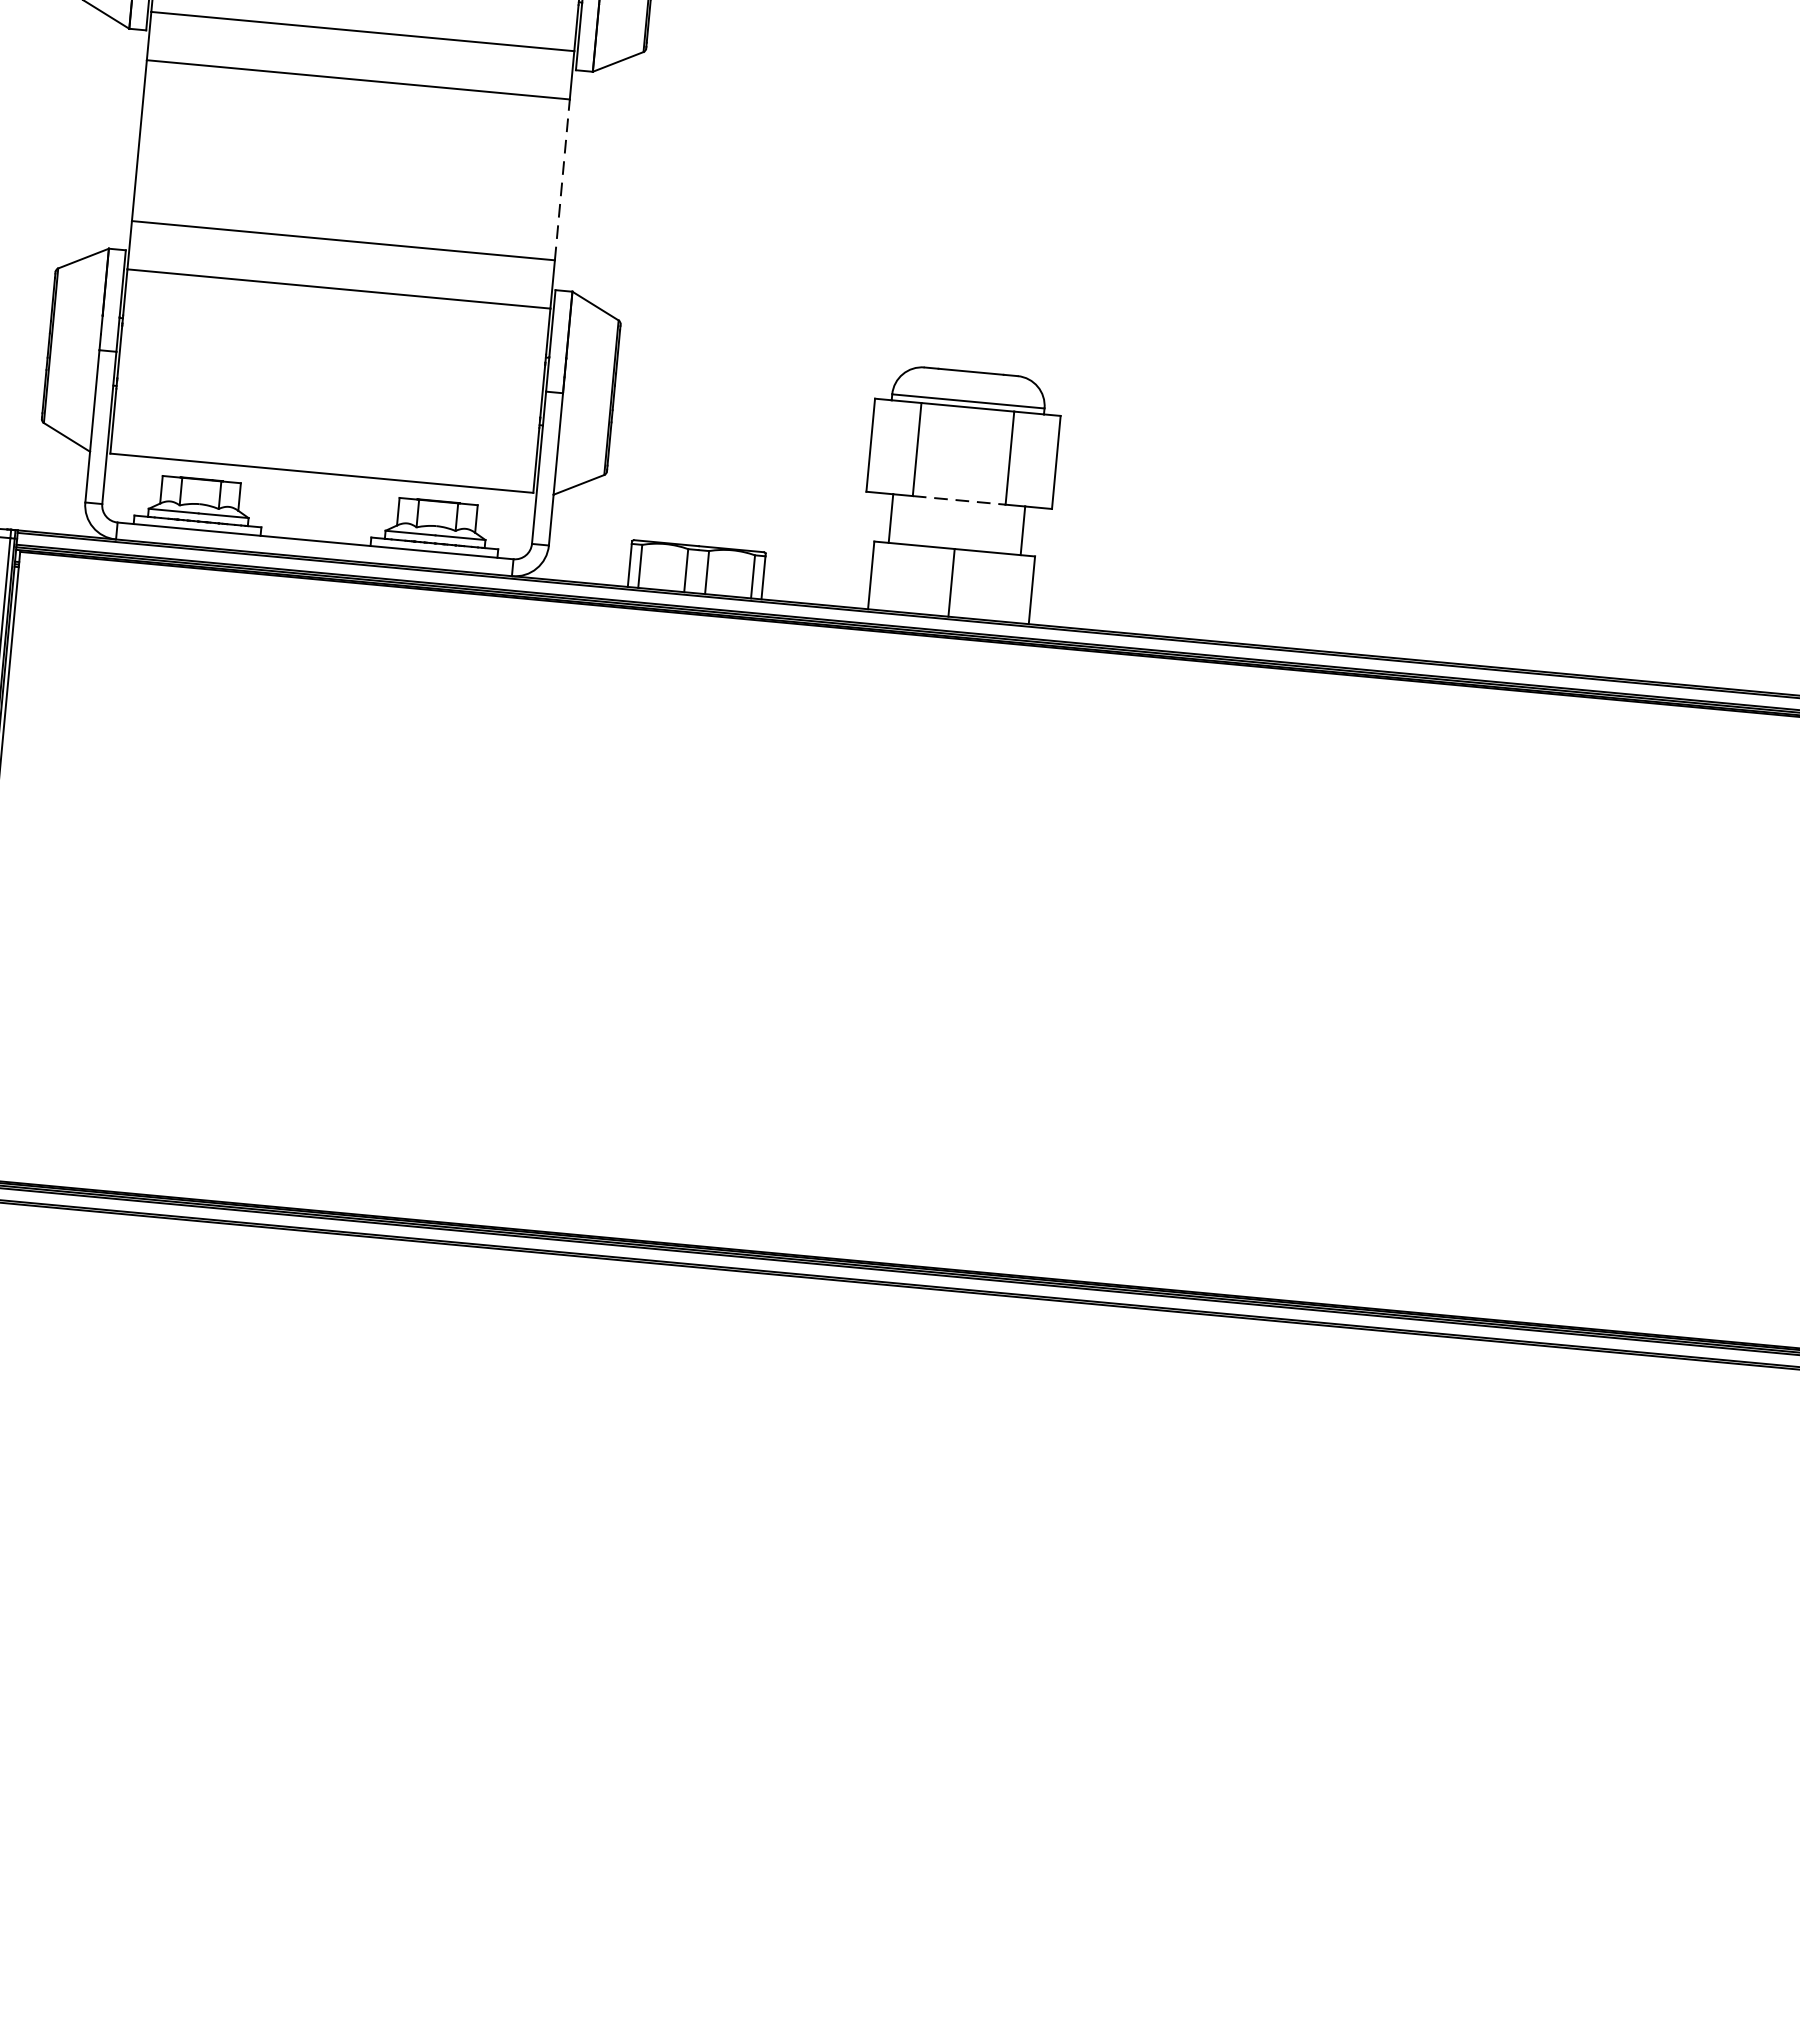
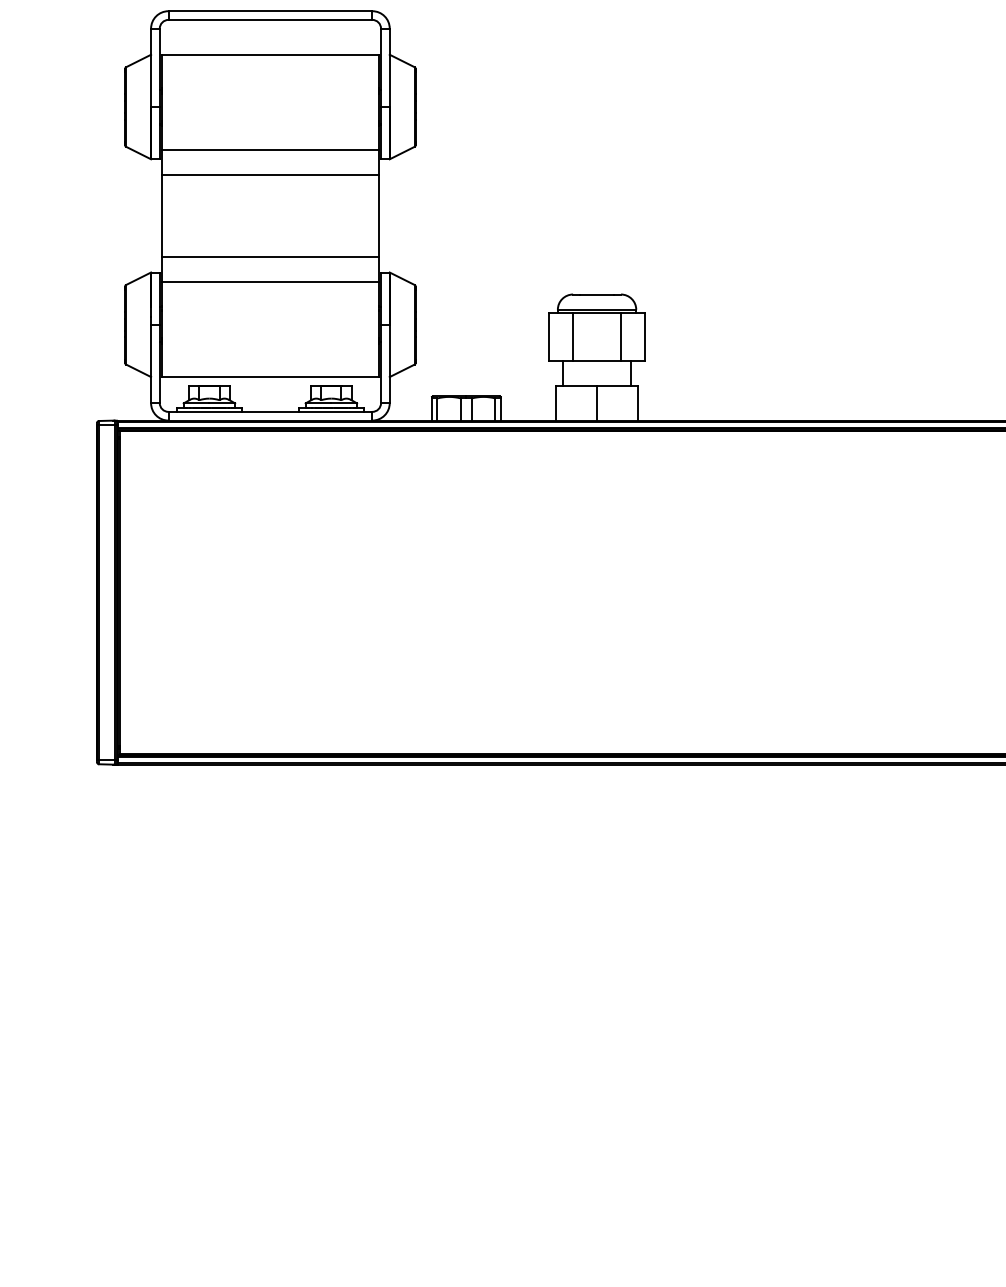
line: (562, 179) -> (379, 215), dashed -> solid
line: (960, 500) -> (597, 360), dashed -> solid

